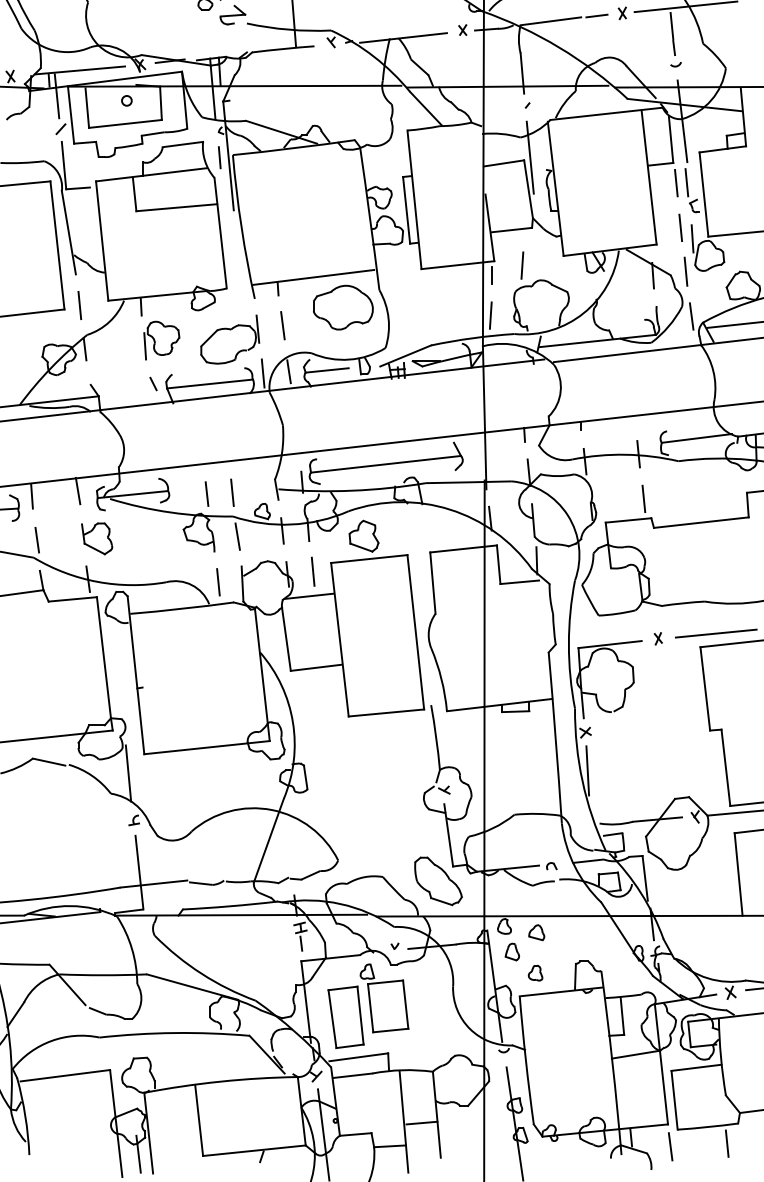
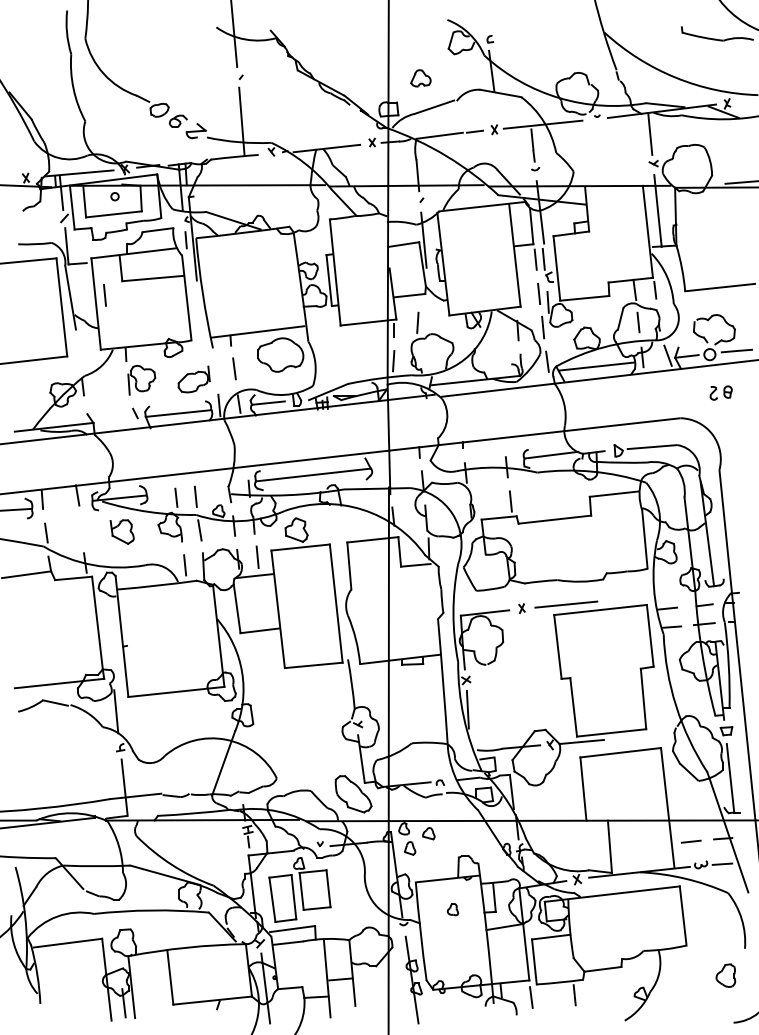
line: (79, 305) -> (104, 295), moved
part: (230, 339) -> (194, 379), size x0.7
part: (96, 538) -> (121, 531), moved
part: (534, 972) -> (452, 909), moved

